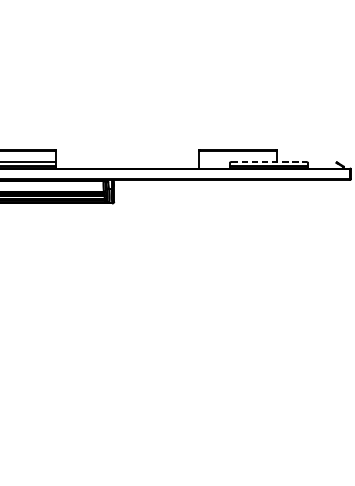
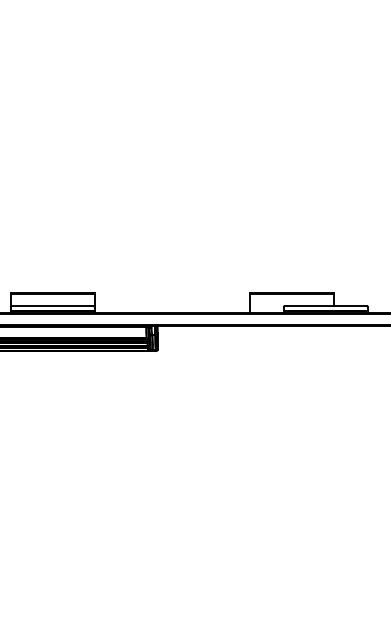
line: (268, 162) -> (325, 306), dashed -> solid

